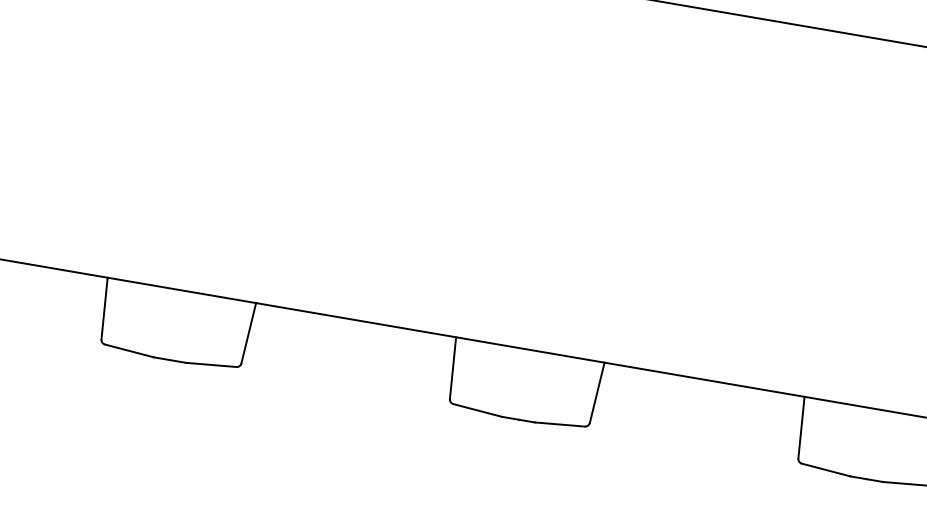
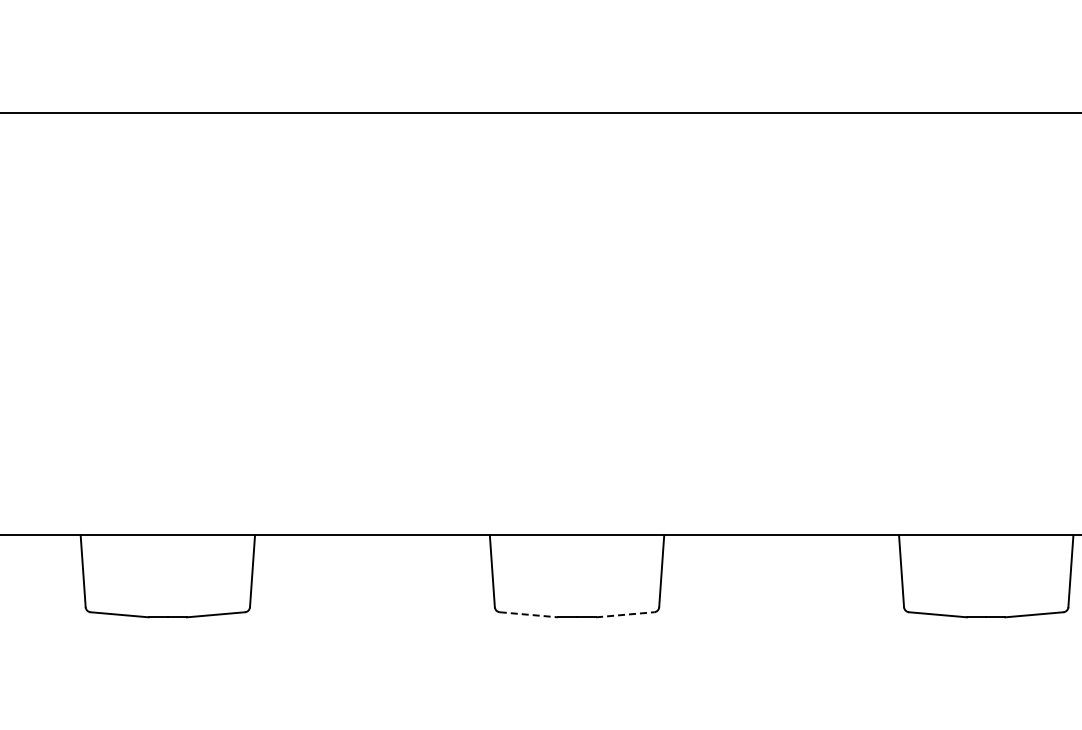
line: (478, 410) -> (529, 614), solid -> dashed
line: (560, 424) -> (625, 614), solid -> dashed

